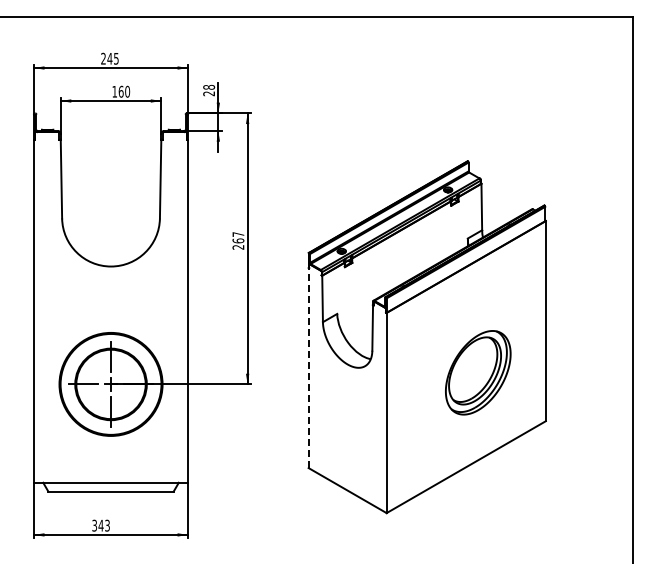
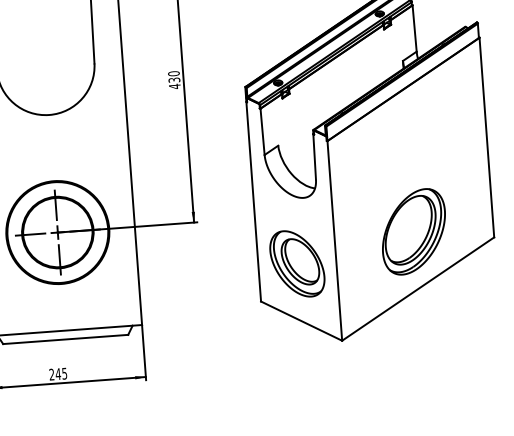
text: (238, 240) -> (174, 79), 267 -> 430
line: (308, 367) -> (253, 201), dashed -> solid
part: (478, 372) -> (414, 231), moved
part: (347, 432) -> (297, 263), added
text: (100, 525) -> (57, 374), 343 -> 245

